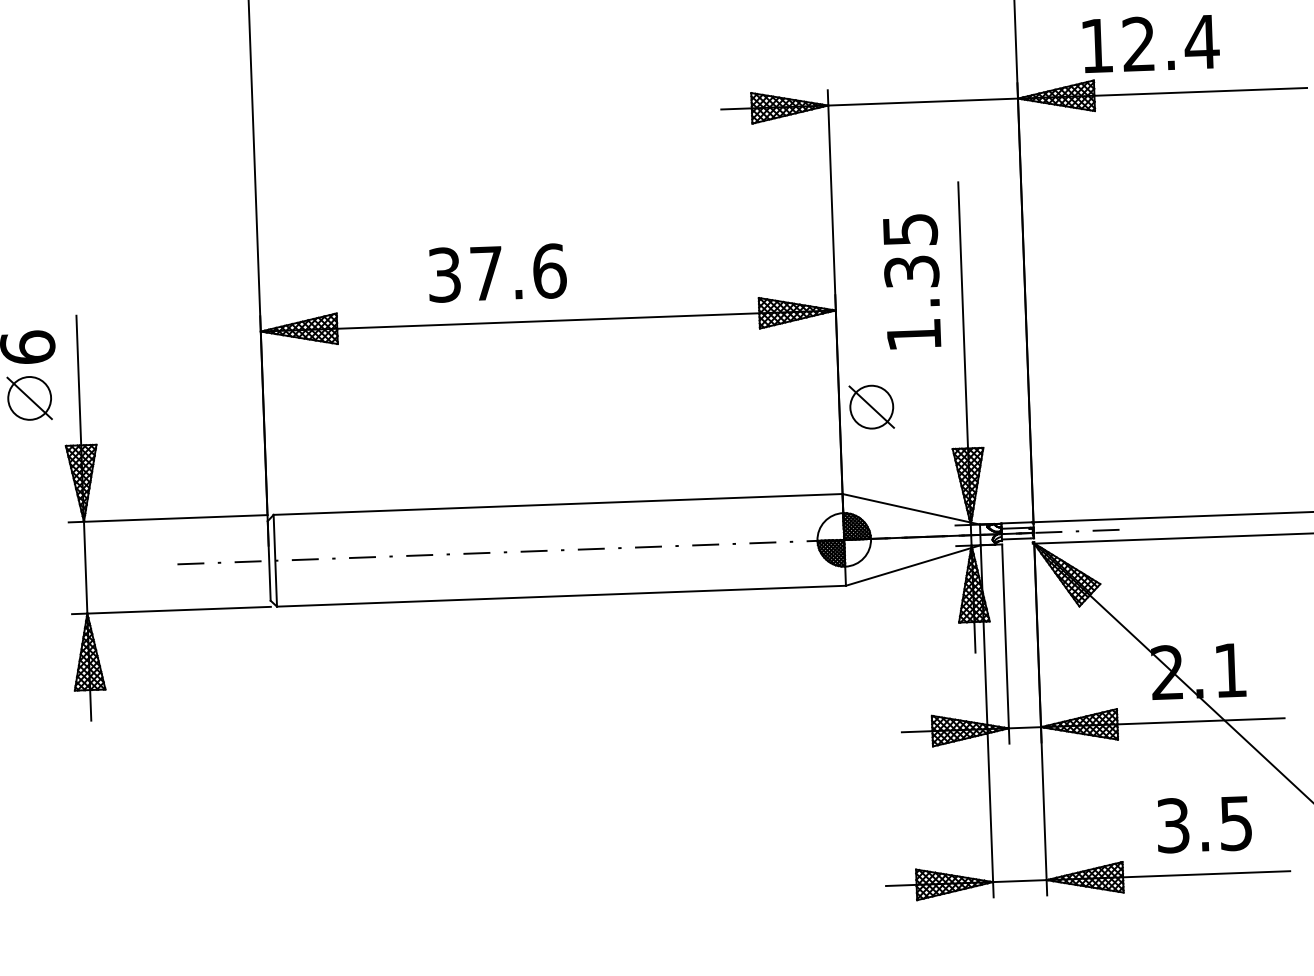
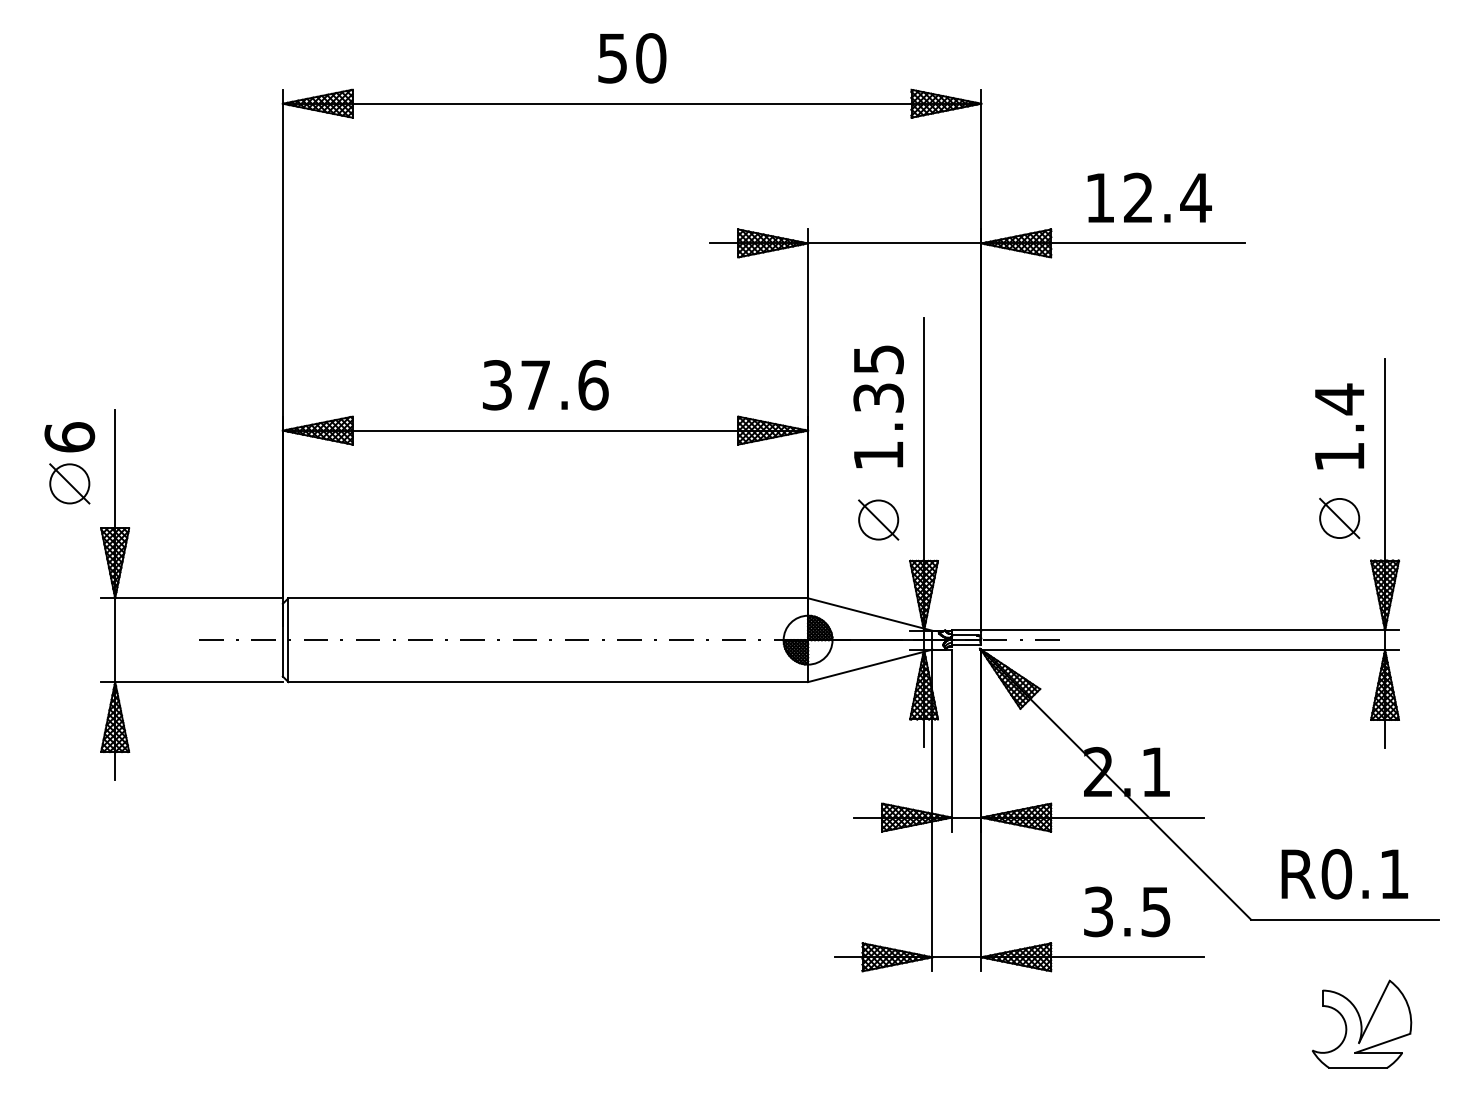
text: (1150, 43) -> (1149, 197), moved
text: (497, 273) -> (545, 385), moved
part: (871, 406) -> (878, 519), moved

